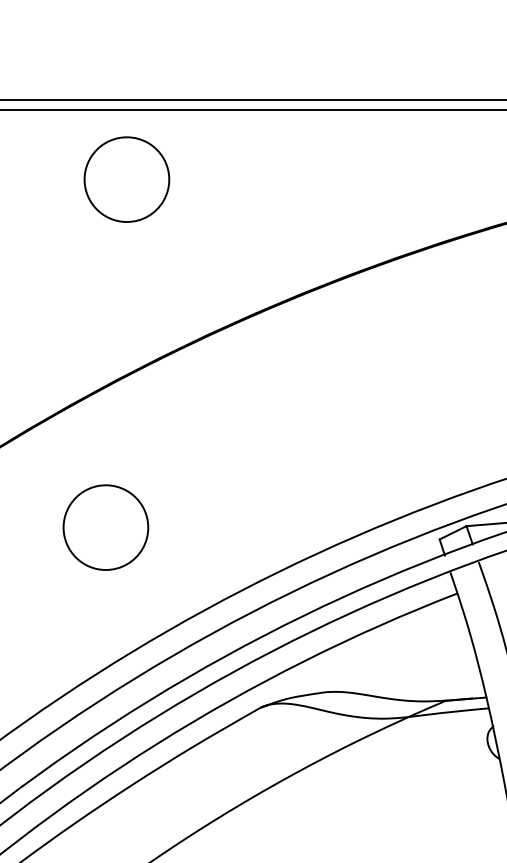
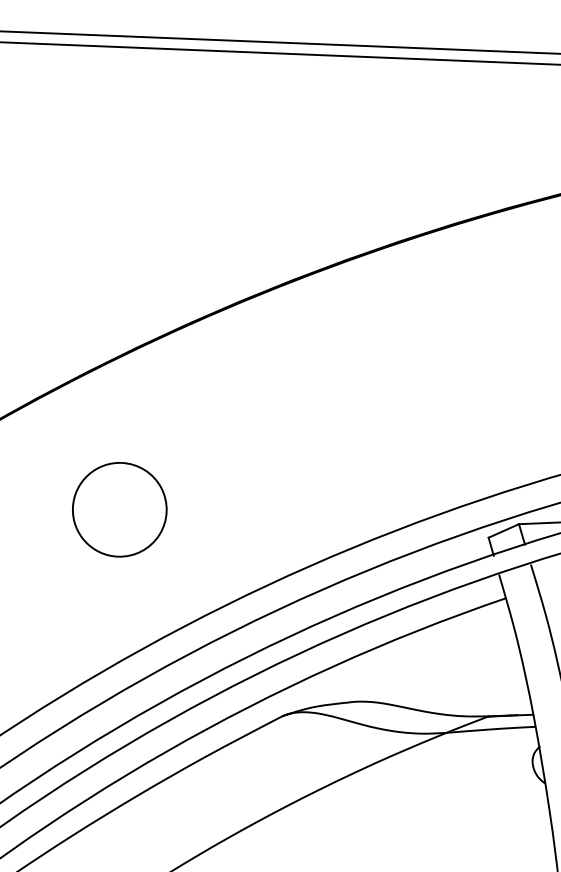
part: (126, 179) -> (158, 125), removed

